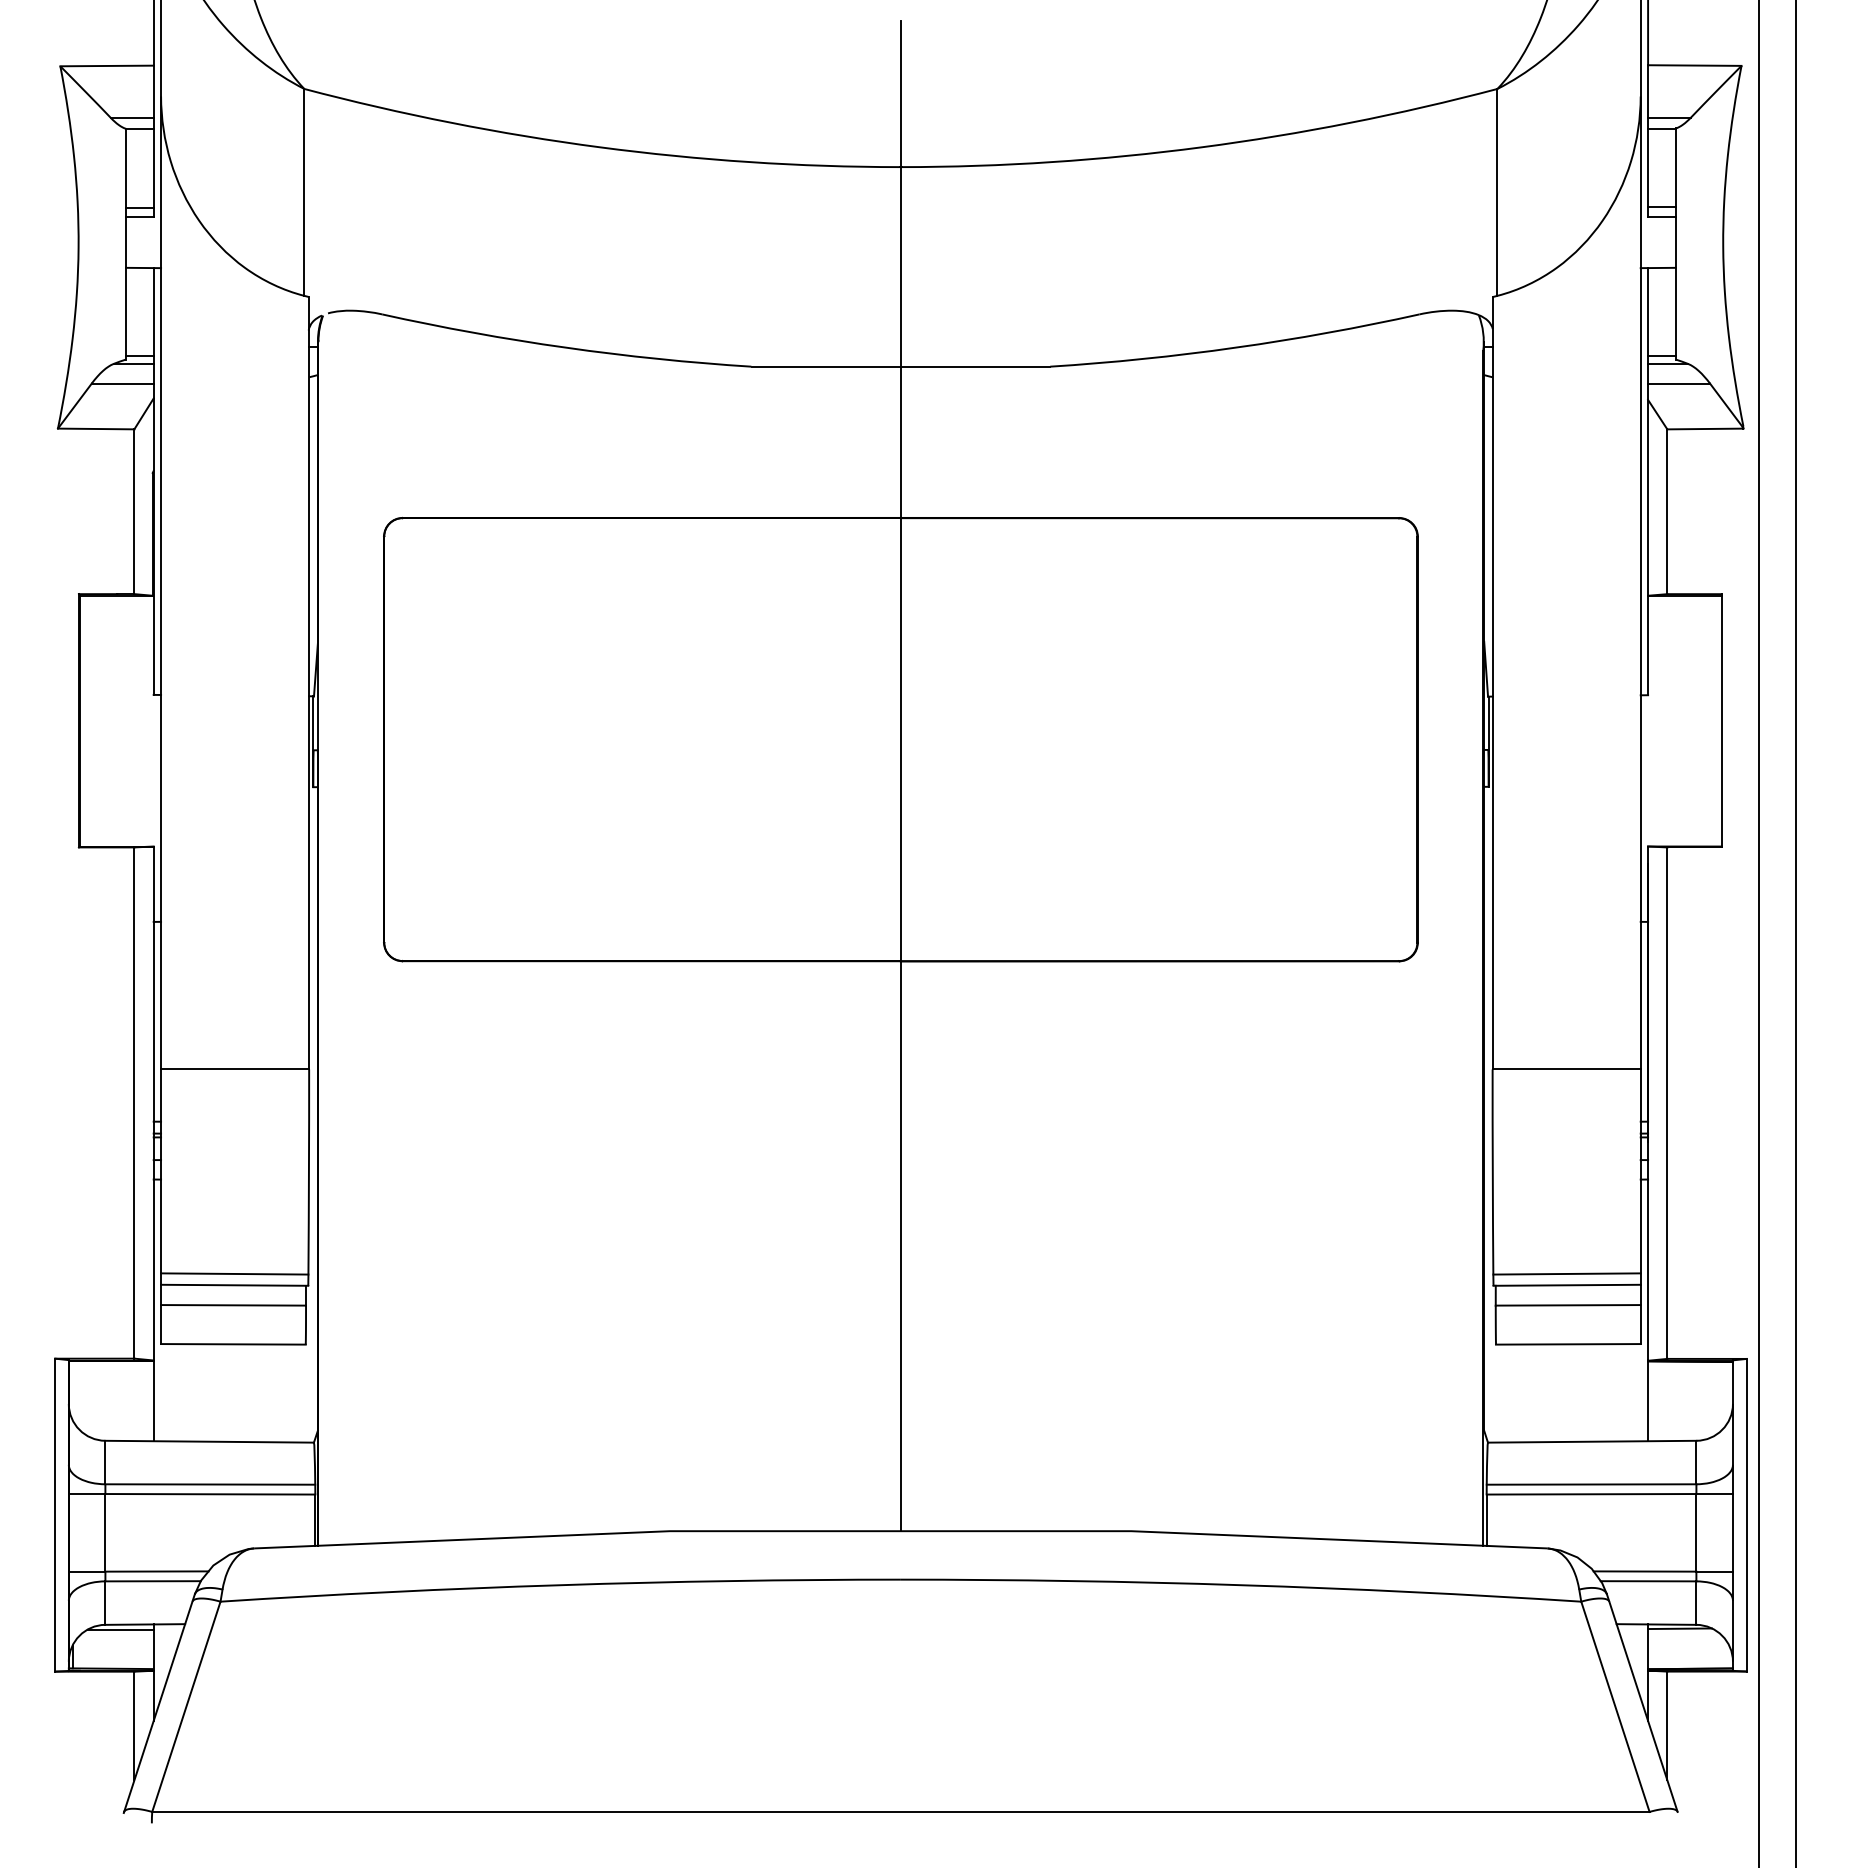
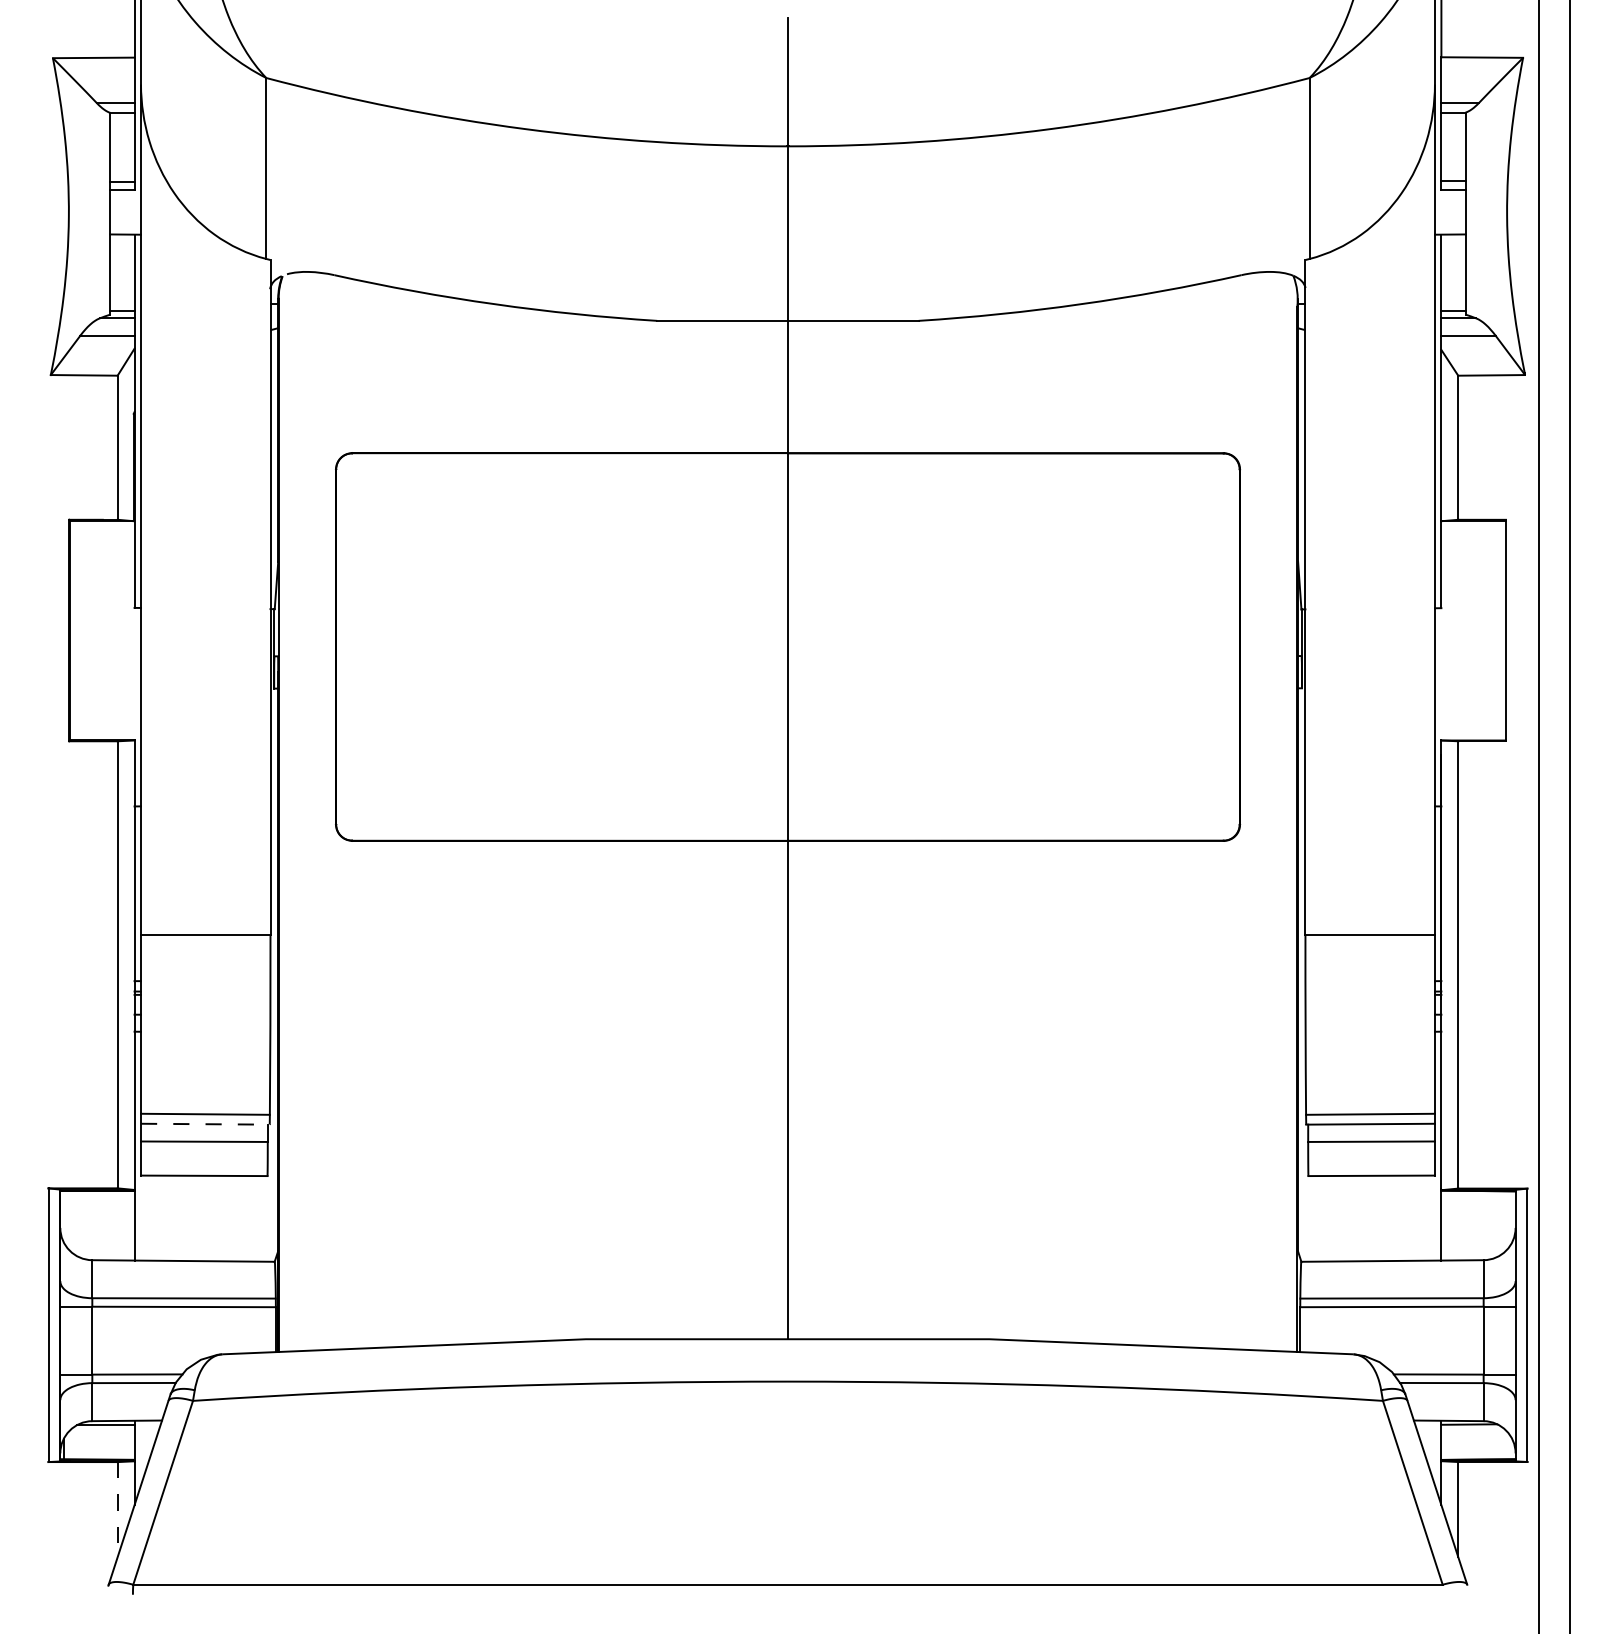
line: (234, 1285) -> (205, 1124), solid -> dashed
line: (134, 1726) -> (117, 1510), solid -> dashed

